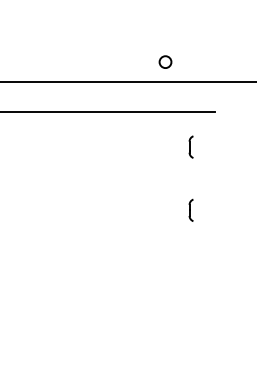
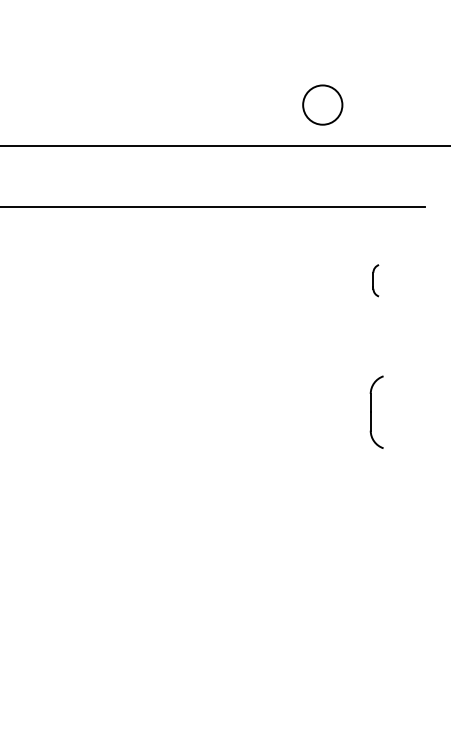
circle: (165, 61) -> (322, 103), size x1.6
part: (190, 146) -> (374, 279), size x0.7
part: (190, 209) -> (374, 409), size x1.6

